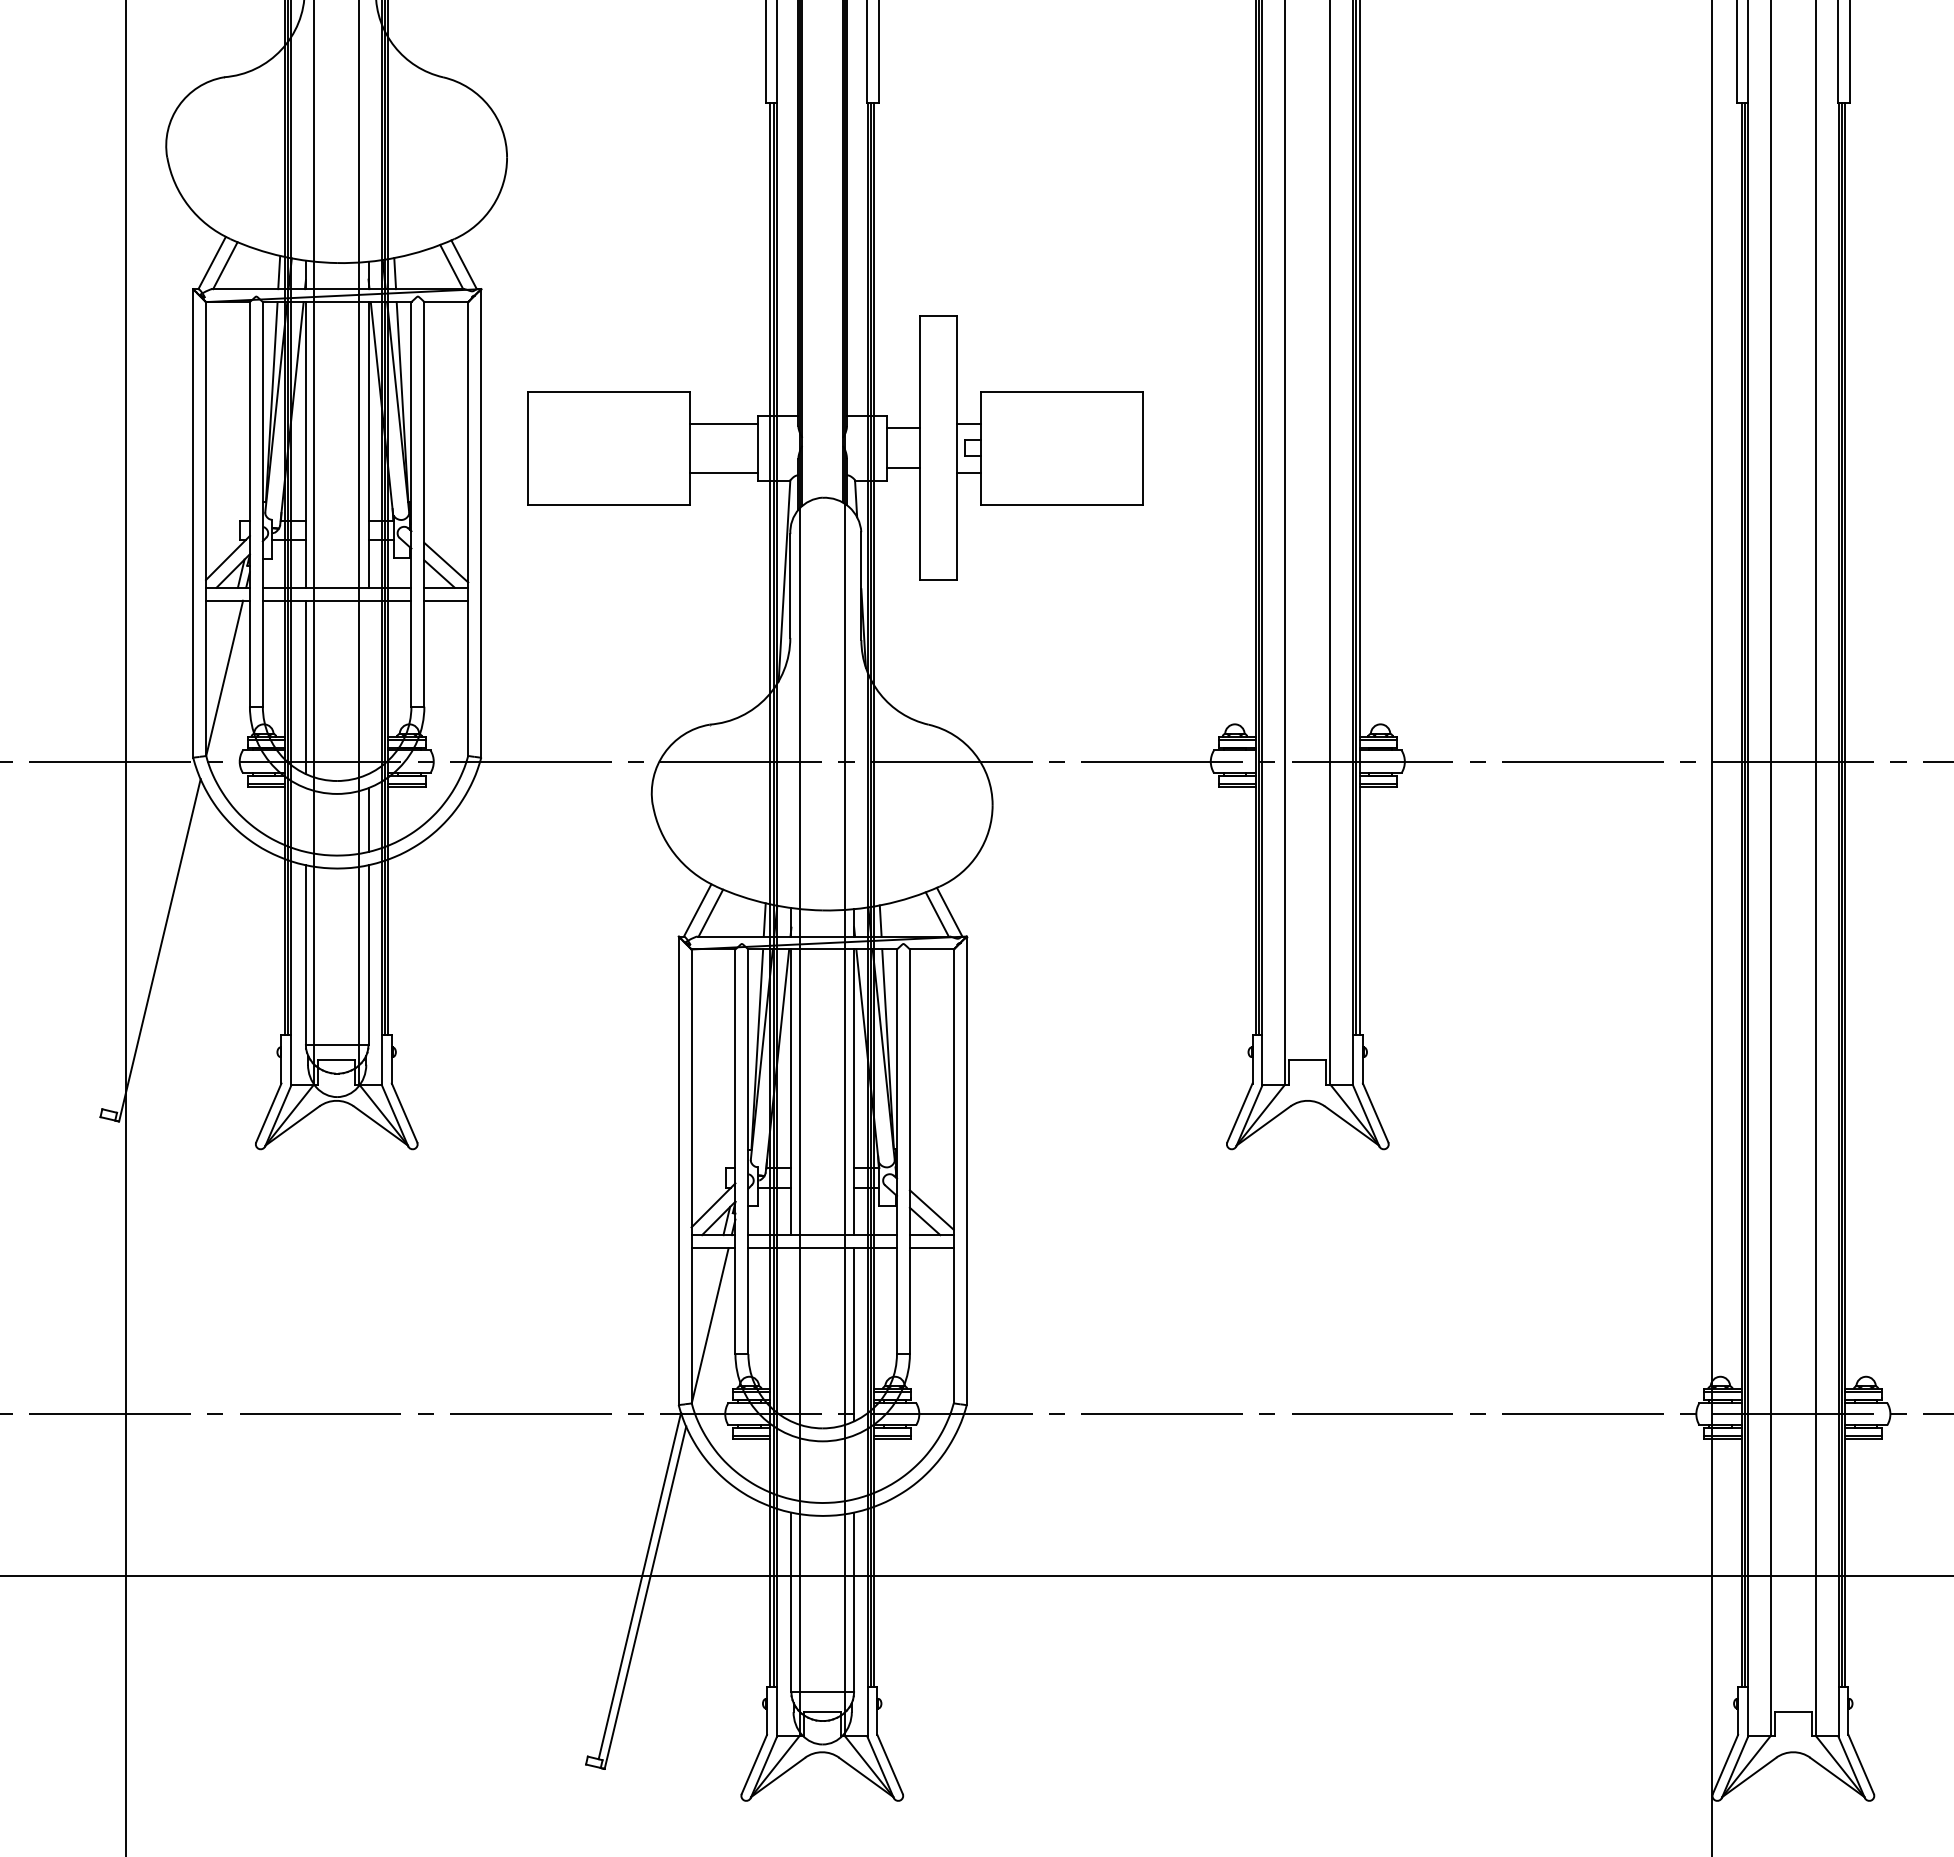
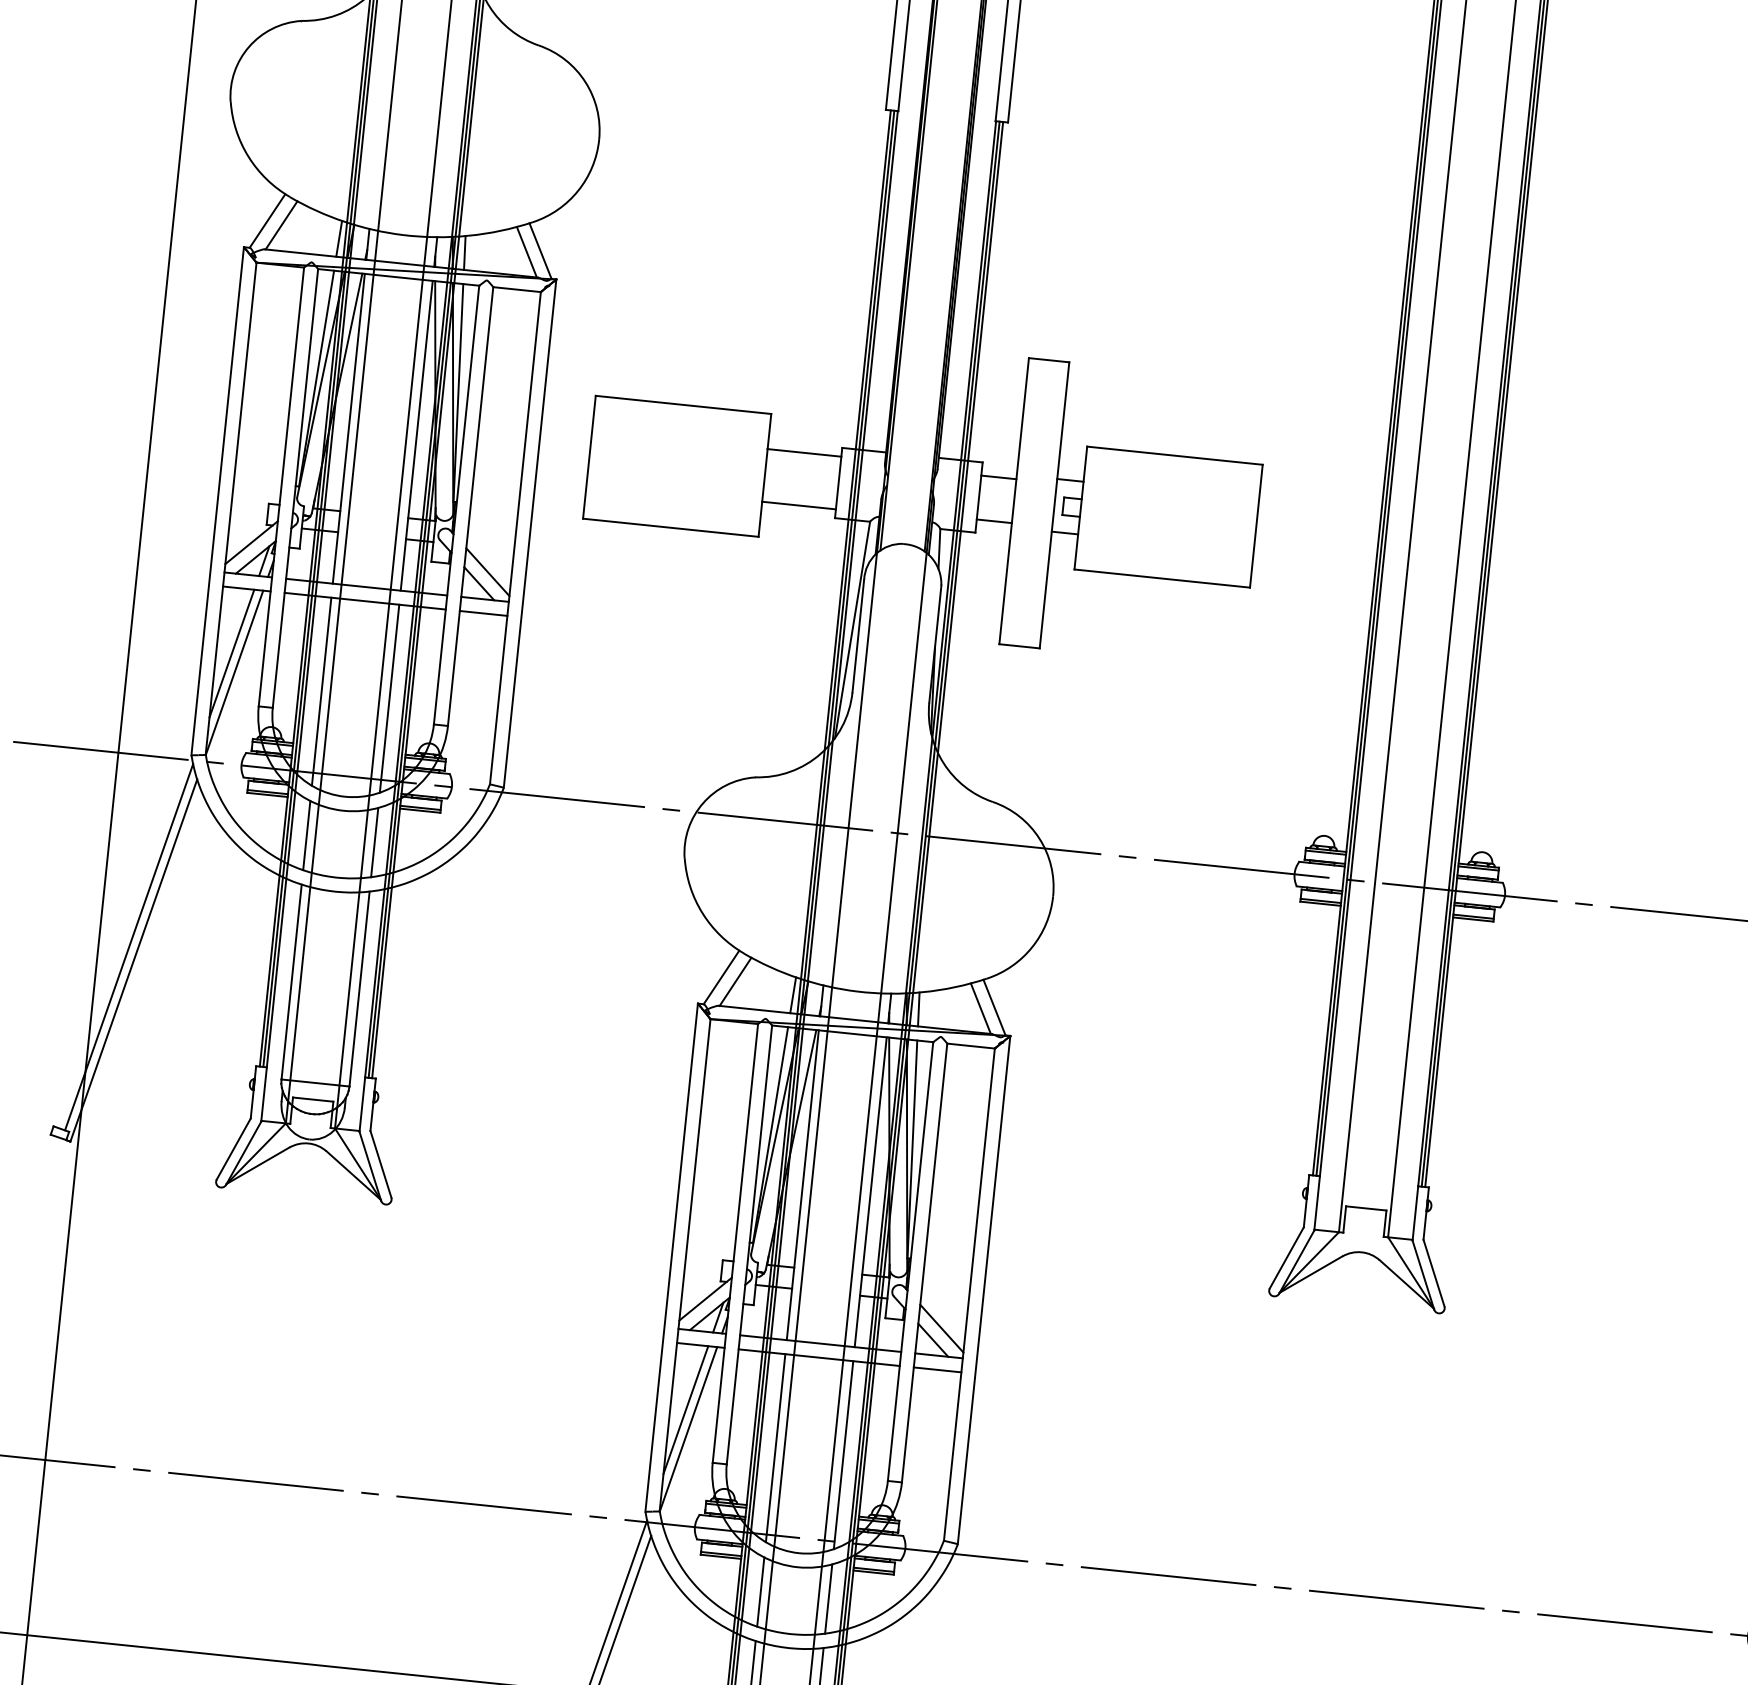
line: (220, 660) -> (232, 652), added
line: (368, 687) -> (389, 698), added
line: (305, 819) -> (306, 834), added
line: (154, 938) -> (129, 947), added
line: (705, 1308) -> (685, 1410), added
line: (791, 1334) -> (775, 1447), added
line: (791, 1467) -> (760, 1592), added
line: (854, 1467) -> (829, 1599), added

